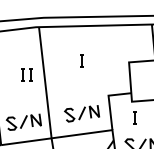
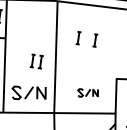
part: (64, 60) -> (78, 37), added
part: (26, 74) -> (36, 61), moved
part: (82, 113) -> (88, 92), size x0.6

